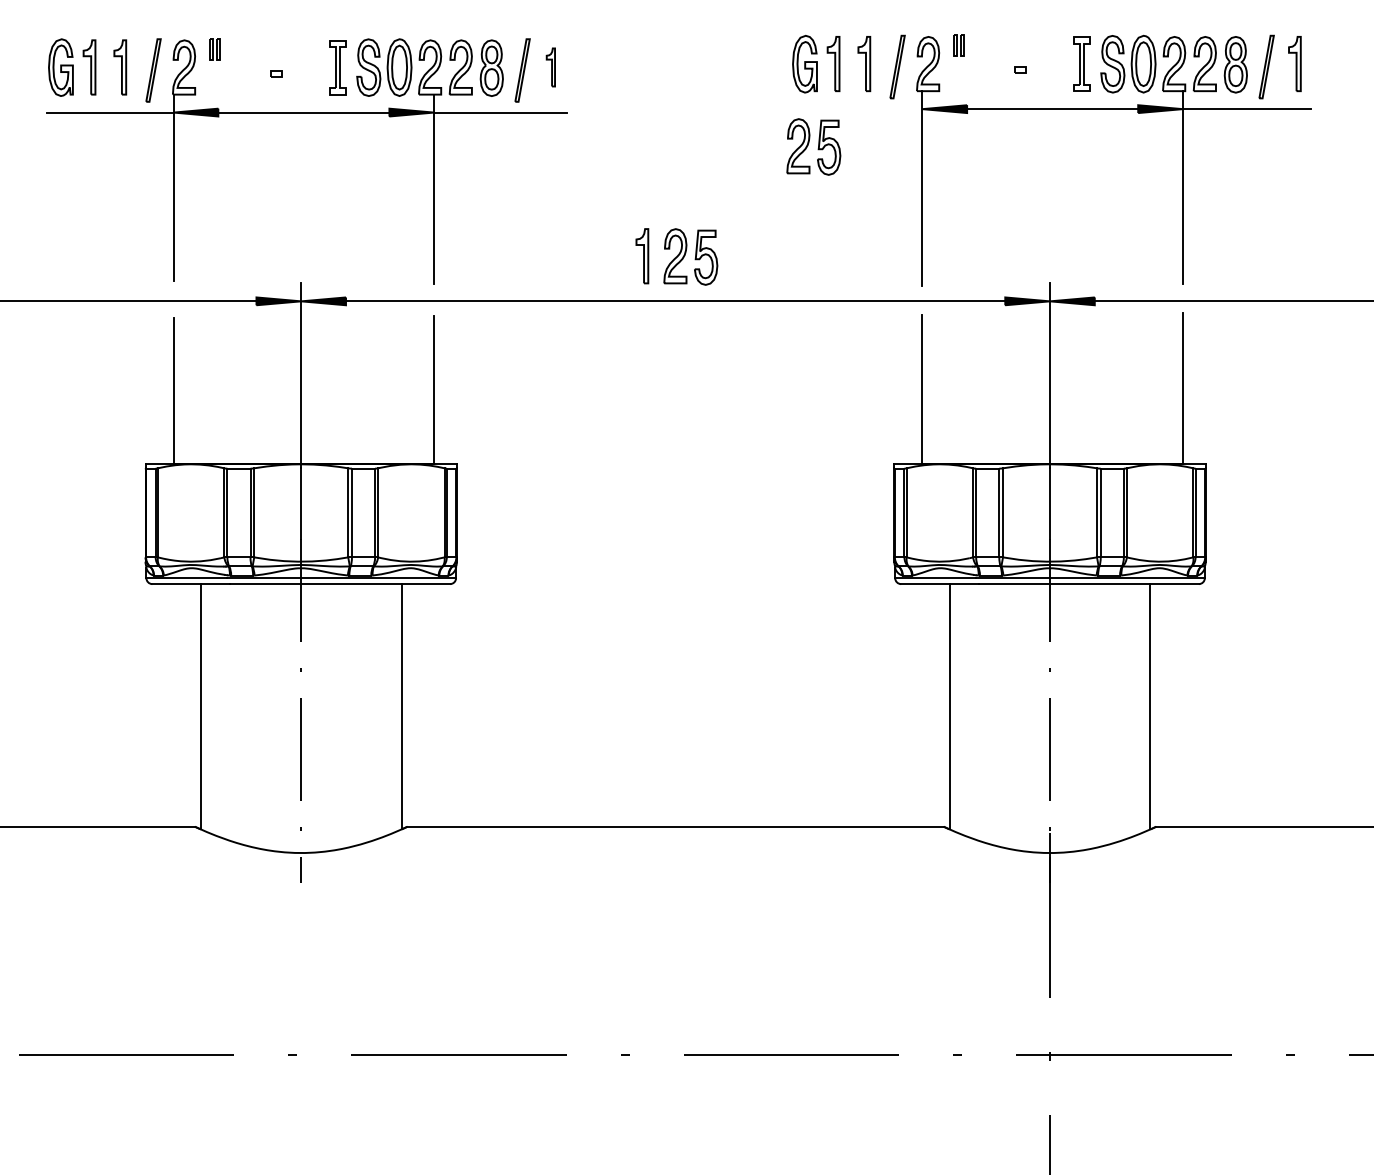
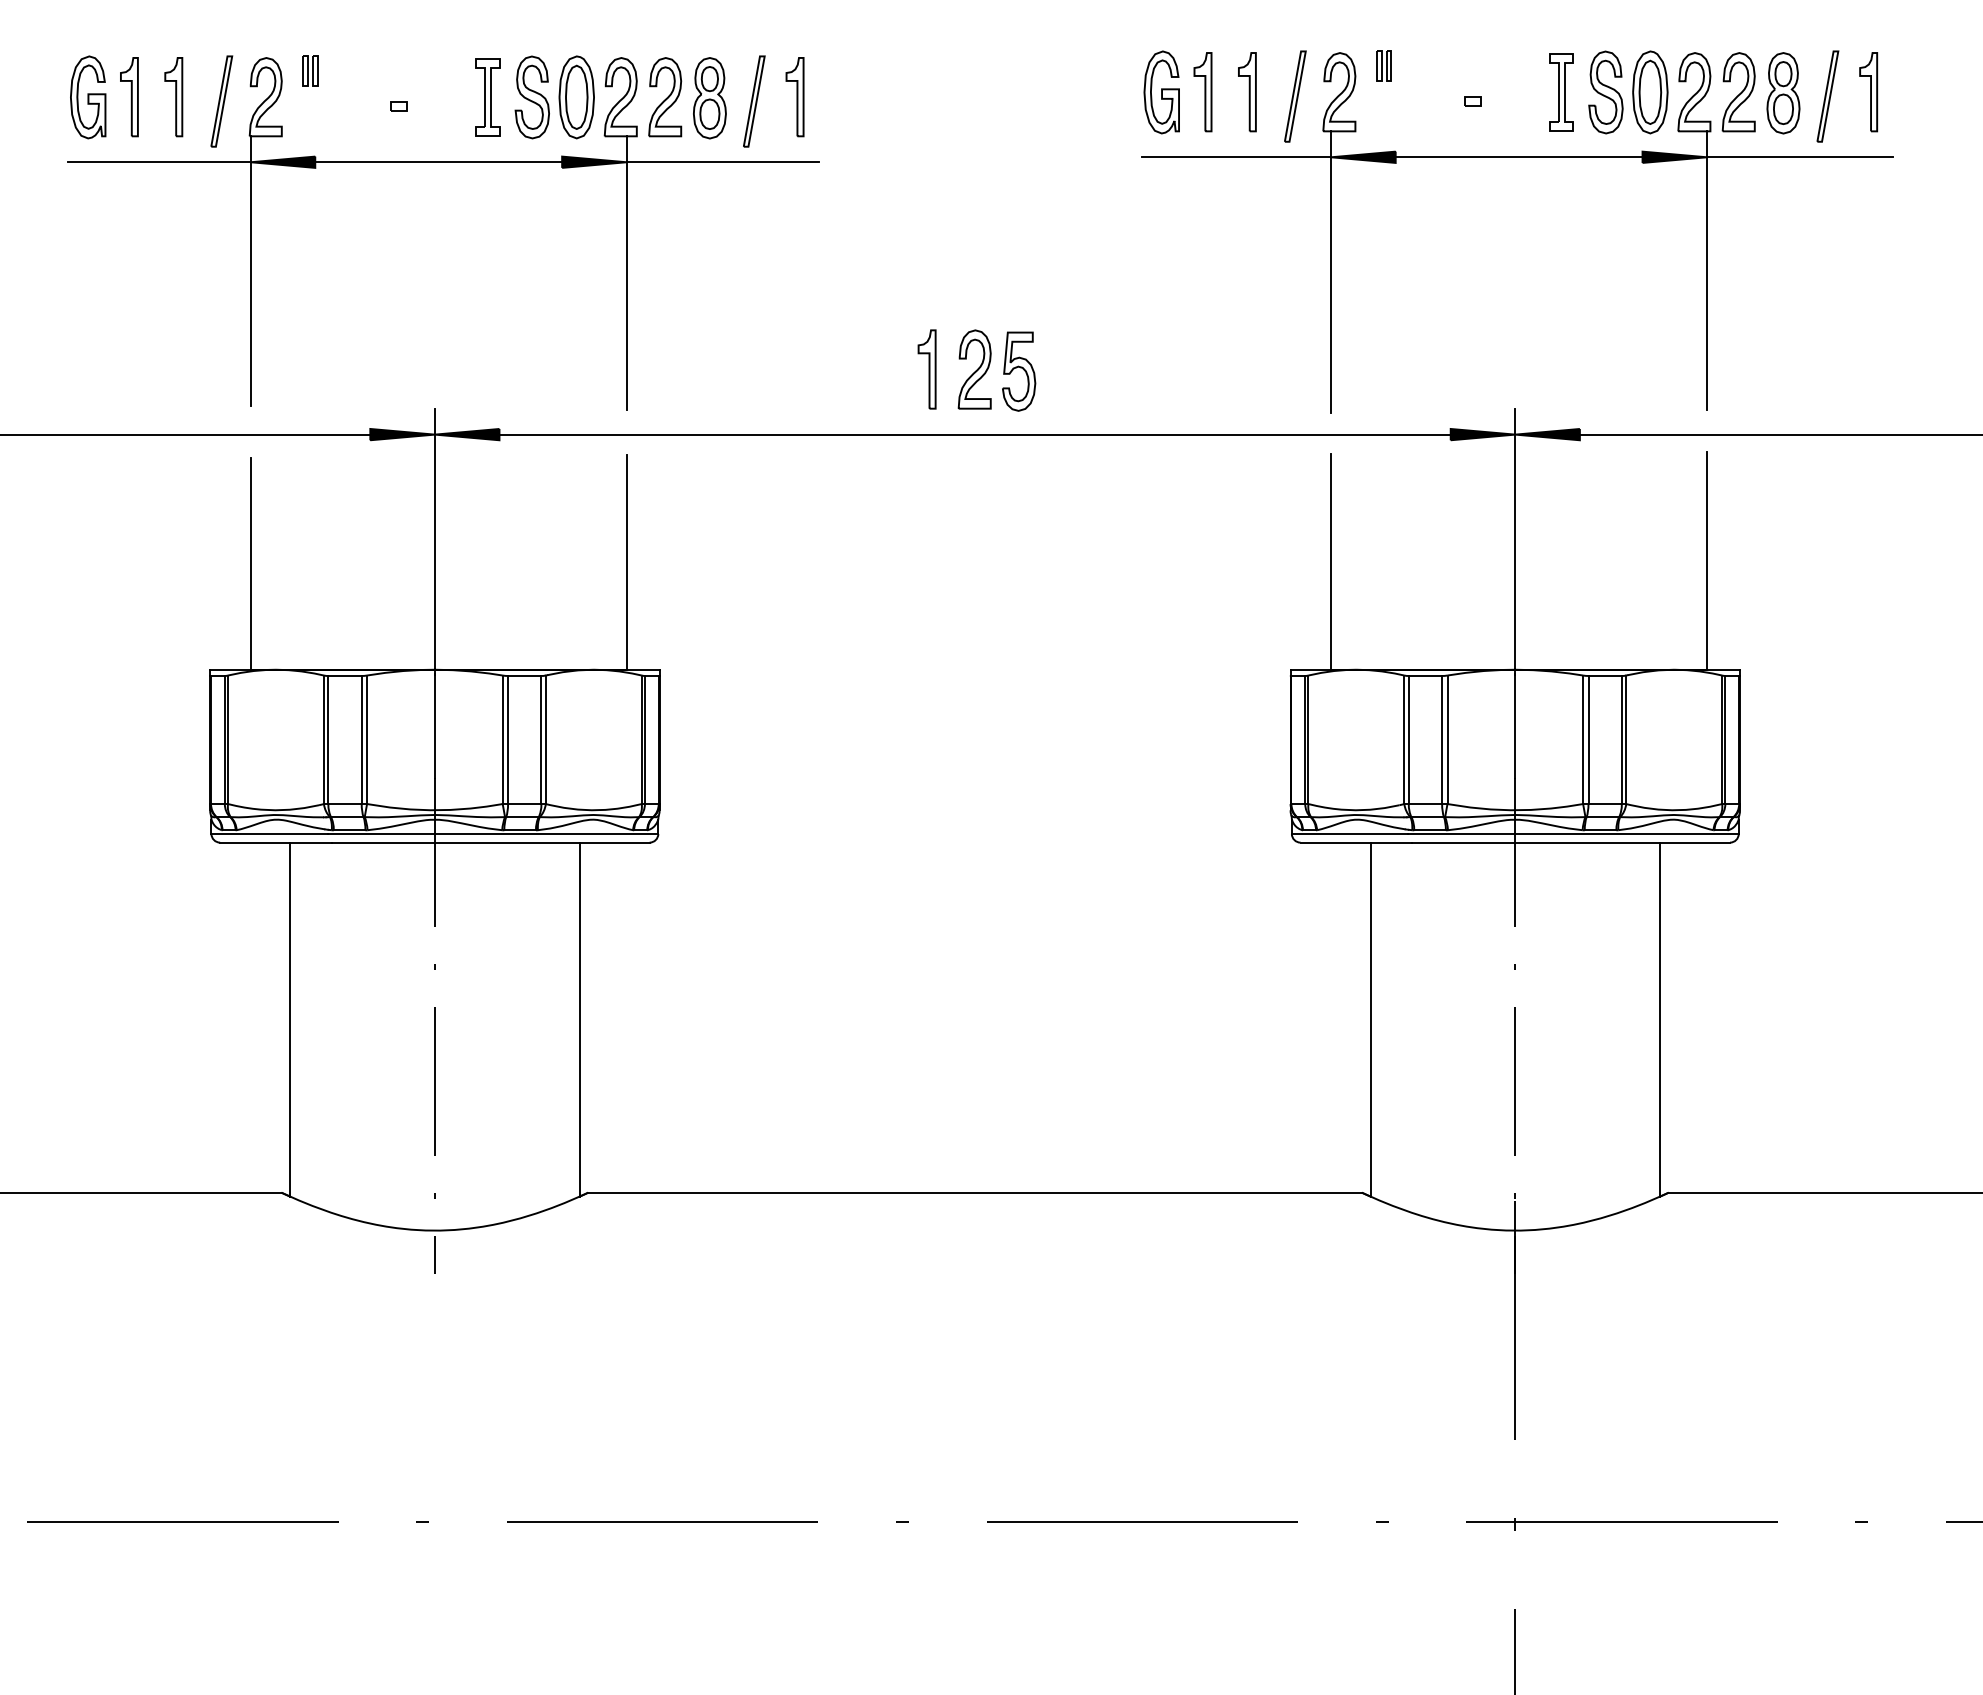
part: (550, 67) -> (794, 97), size x1.43
line: (856, 109) -> (1236, 157), added
part: (813, 146) -> (1174, 211), removed

